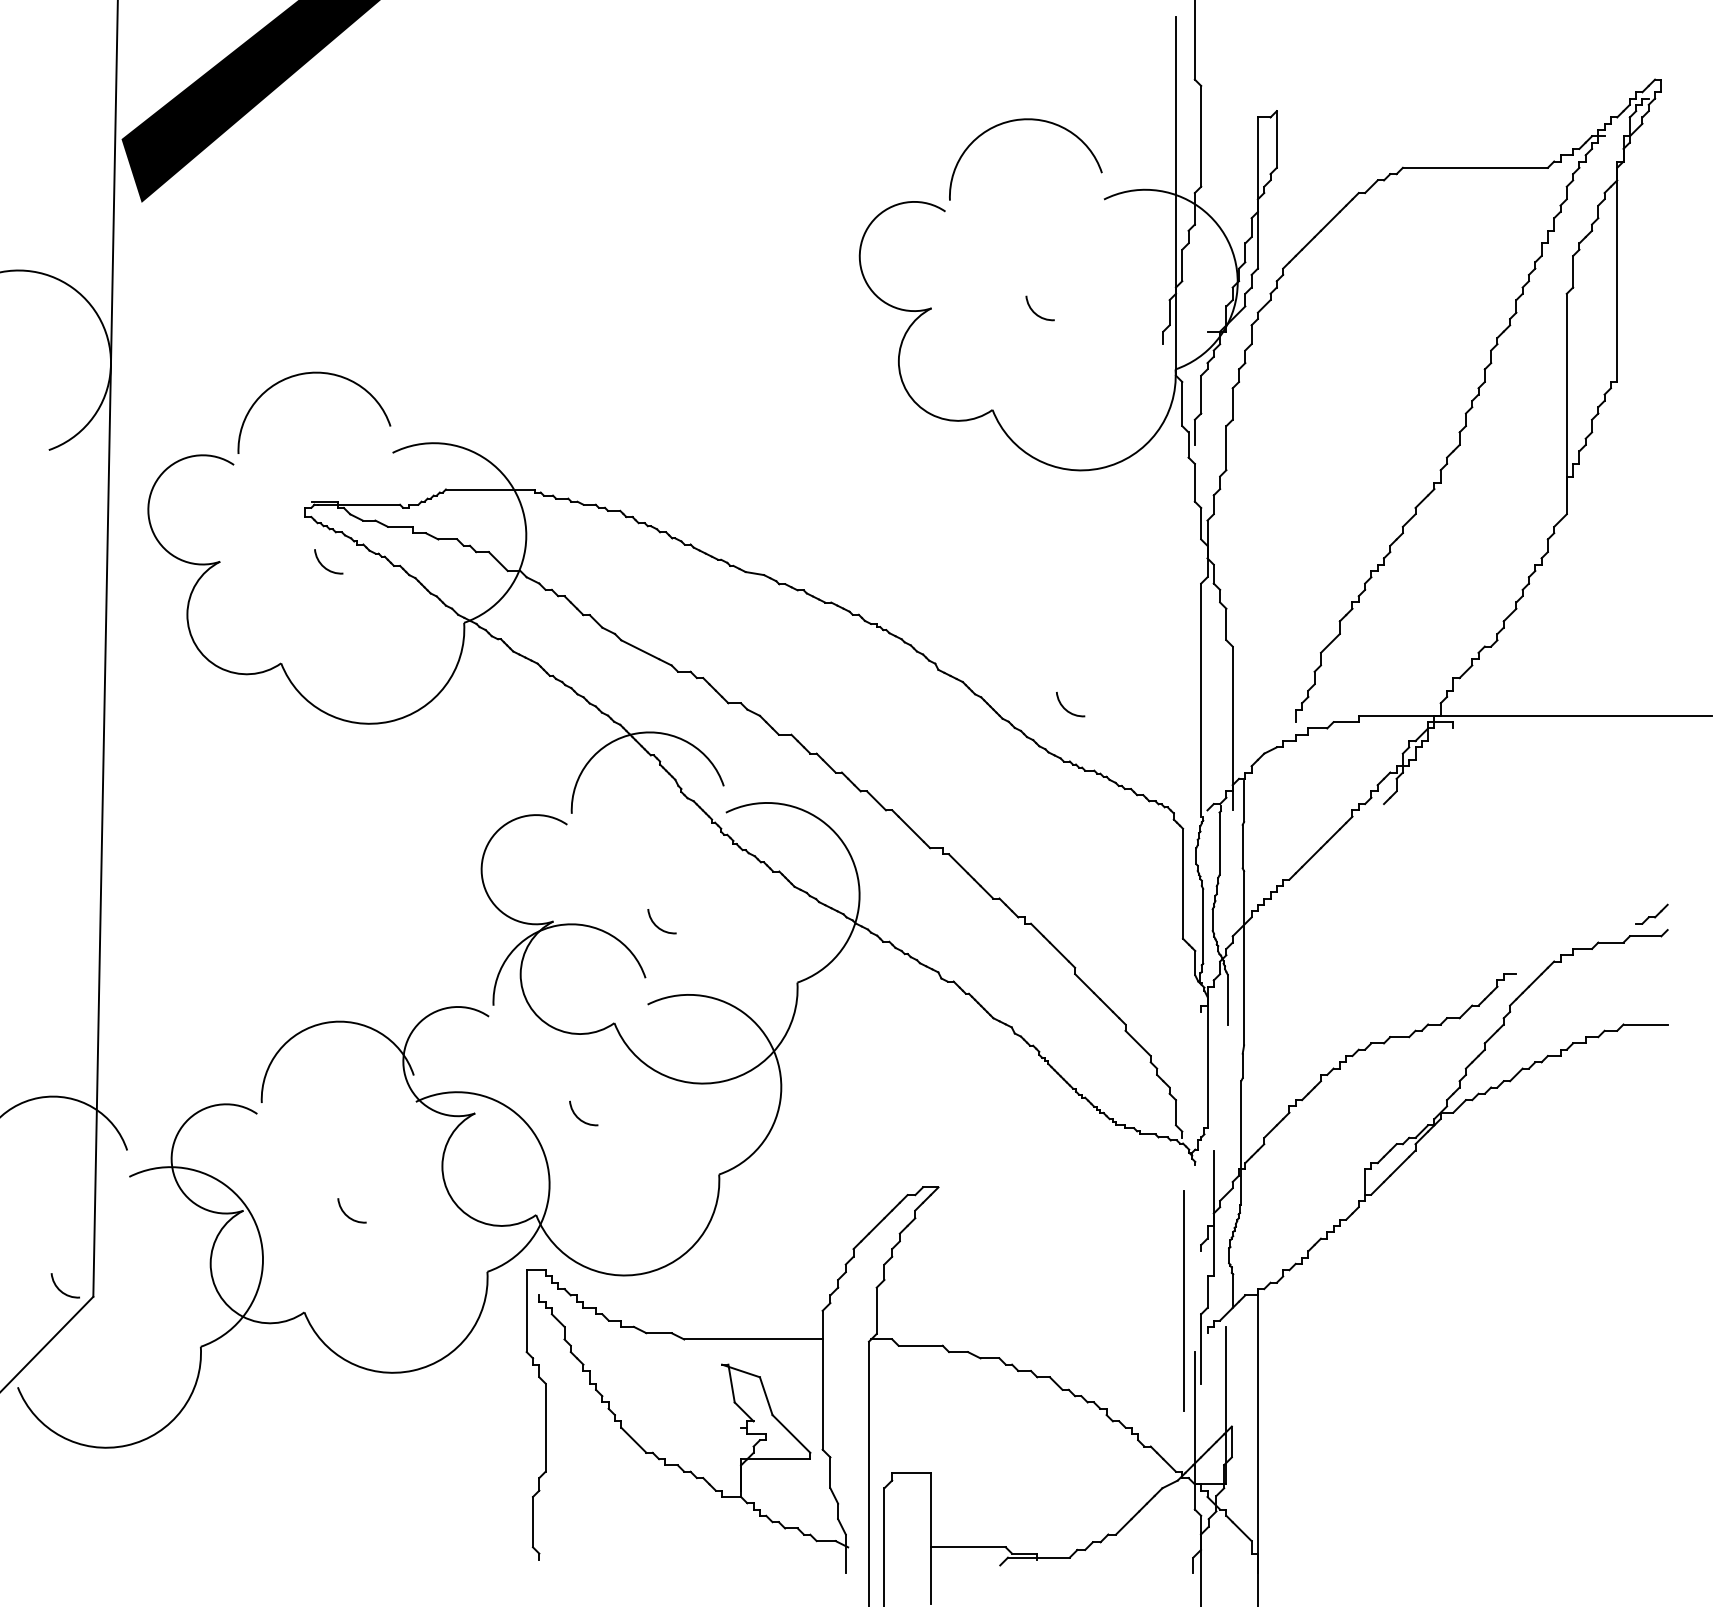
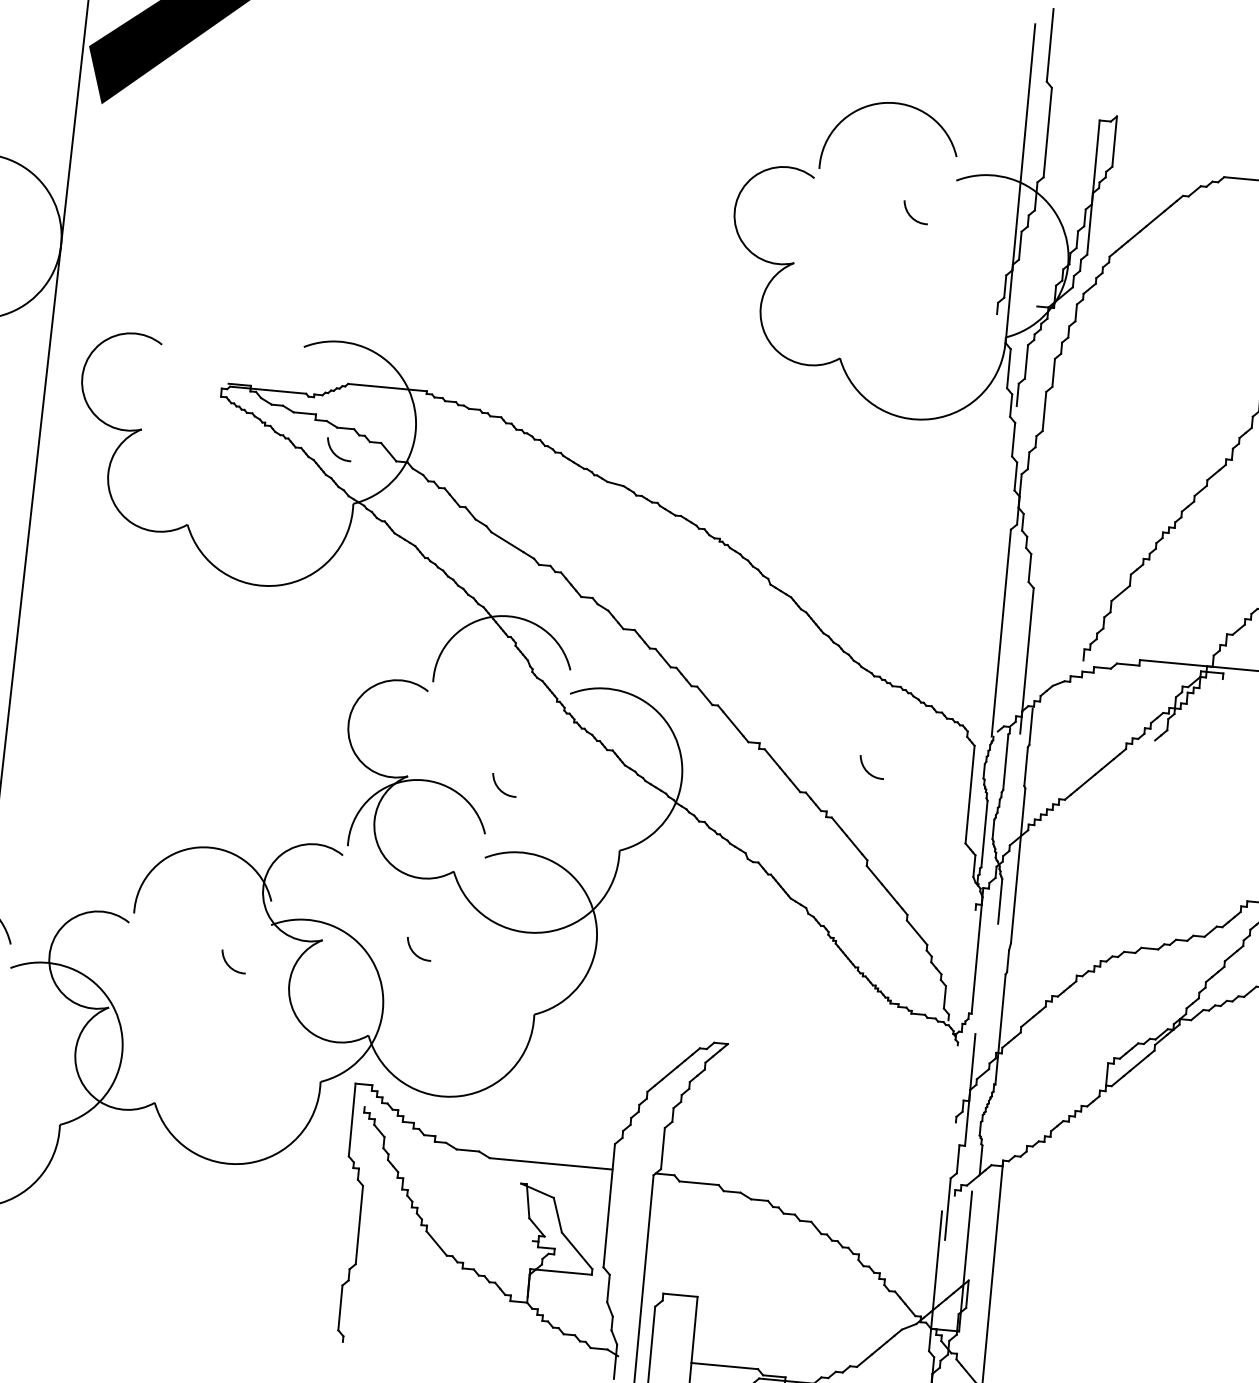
arc: (1035, 312) -> (911, 215), moved
arc: (307, 374) -> (234, 270), removed
arc: (326, 567) -> (336, 454), moved
arc: (1067, 709) -> (868, 771), moved
arc: (348, 1215) -> (230, 965), moved
line: (1184, 1301) -> (936, 1165), removed

